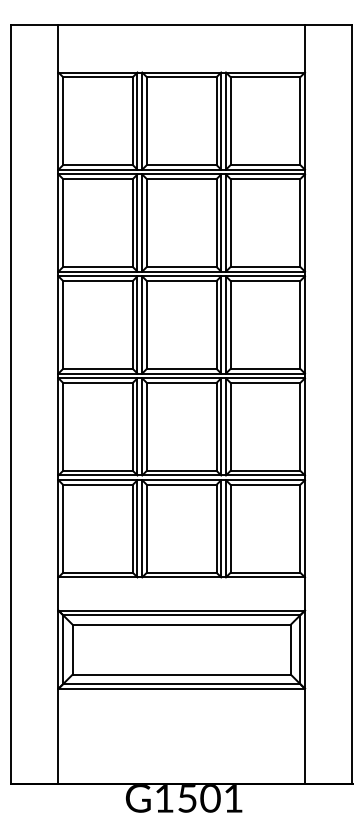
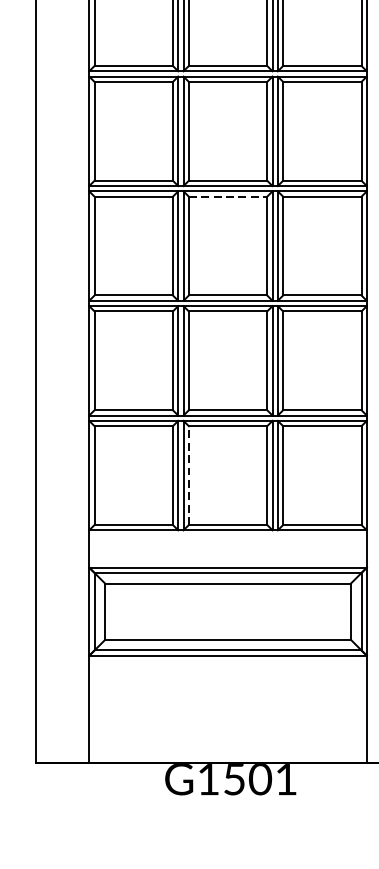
line: (181, 281) -> (227, 197), solid -> dashed
line: (146, 528) -> (188, 475), solid -> dashed

